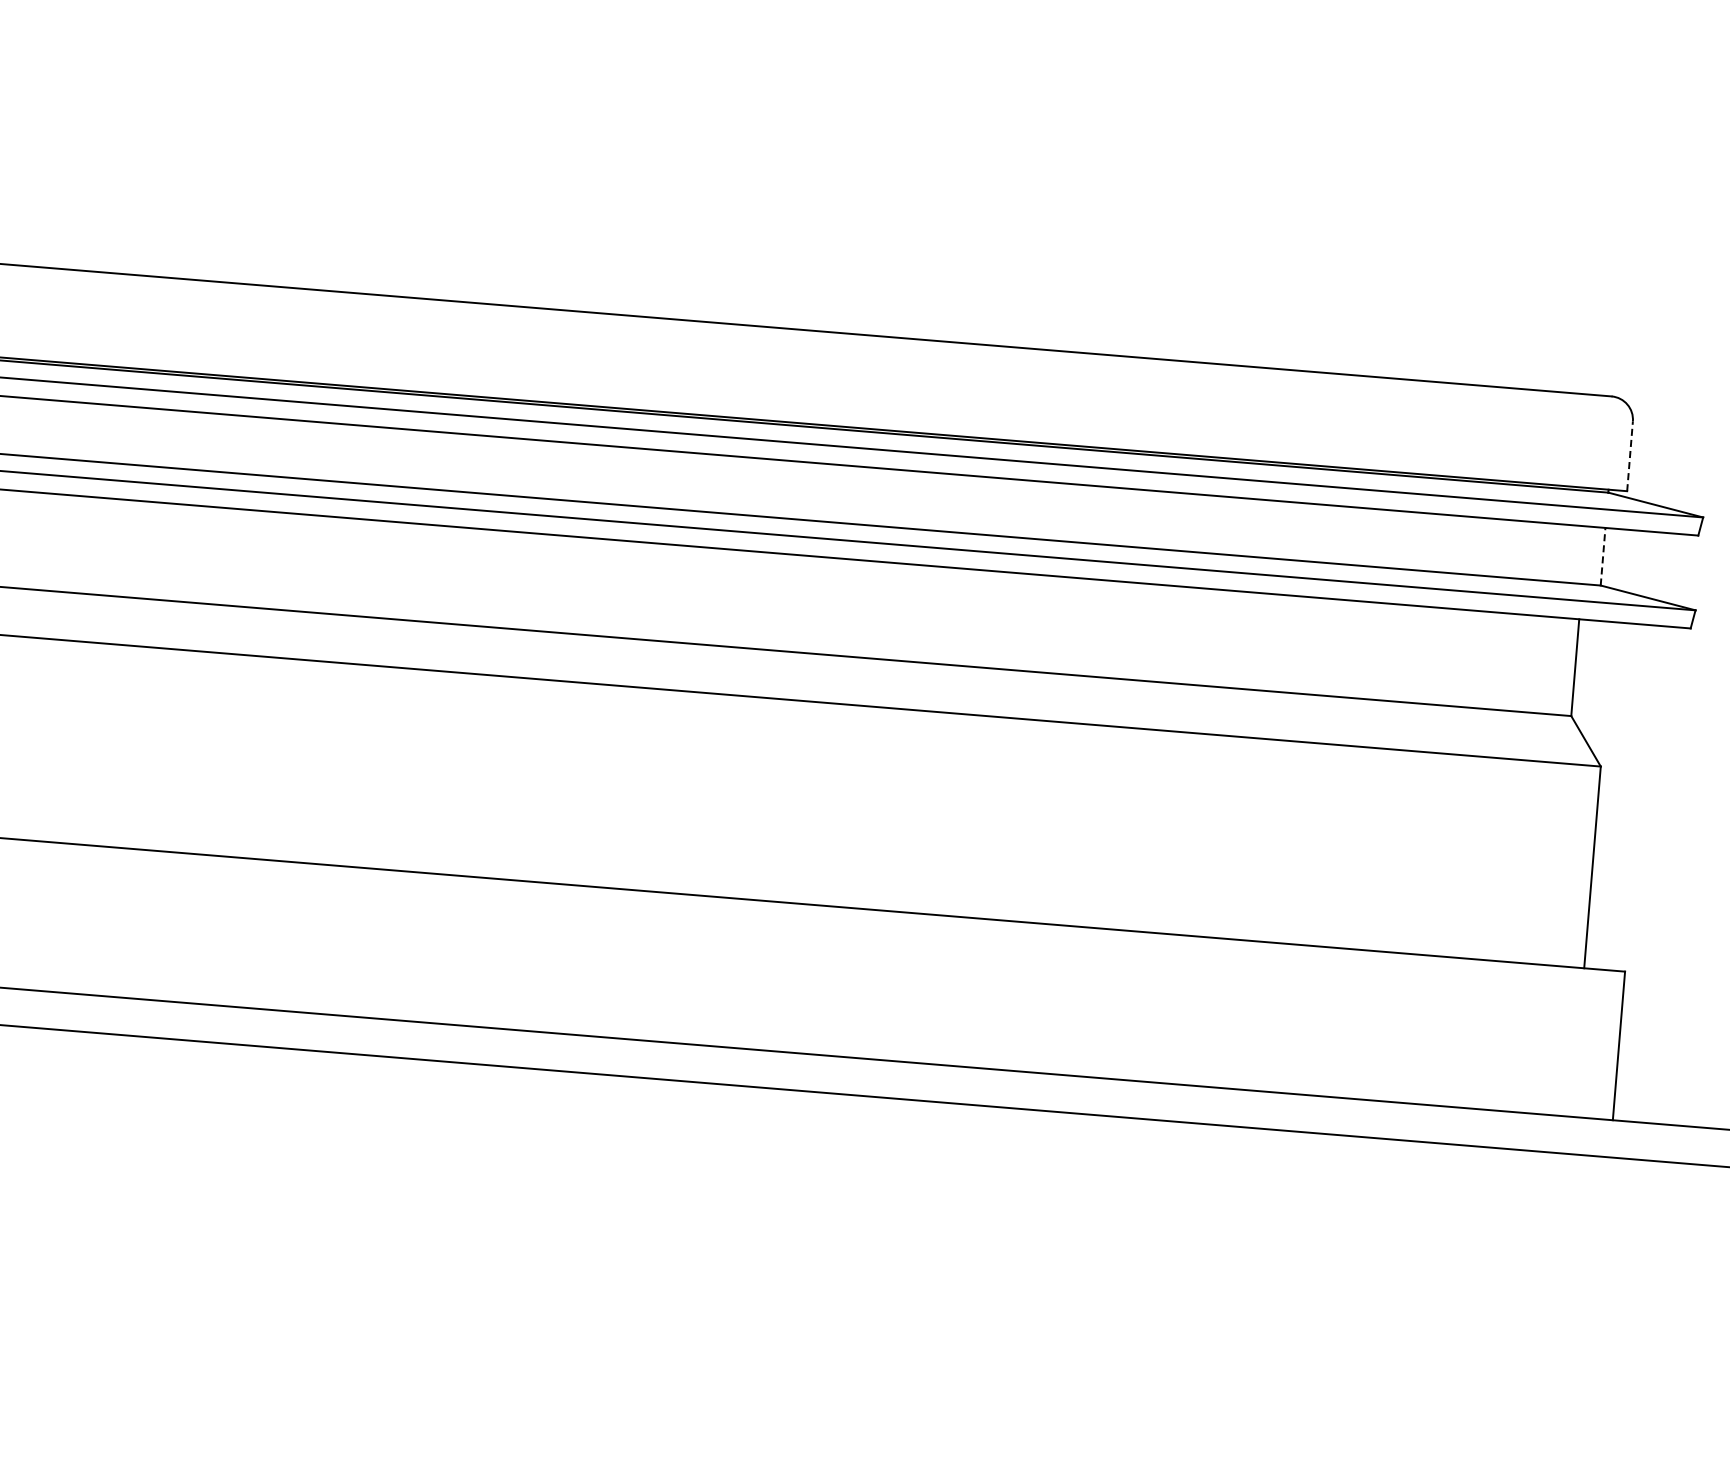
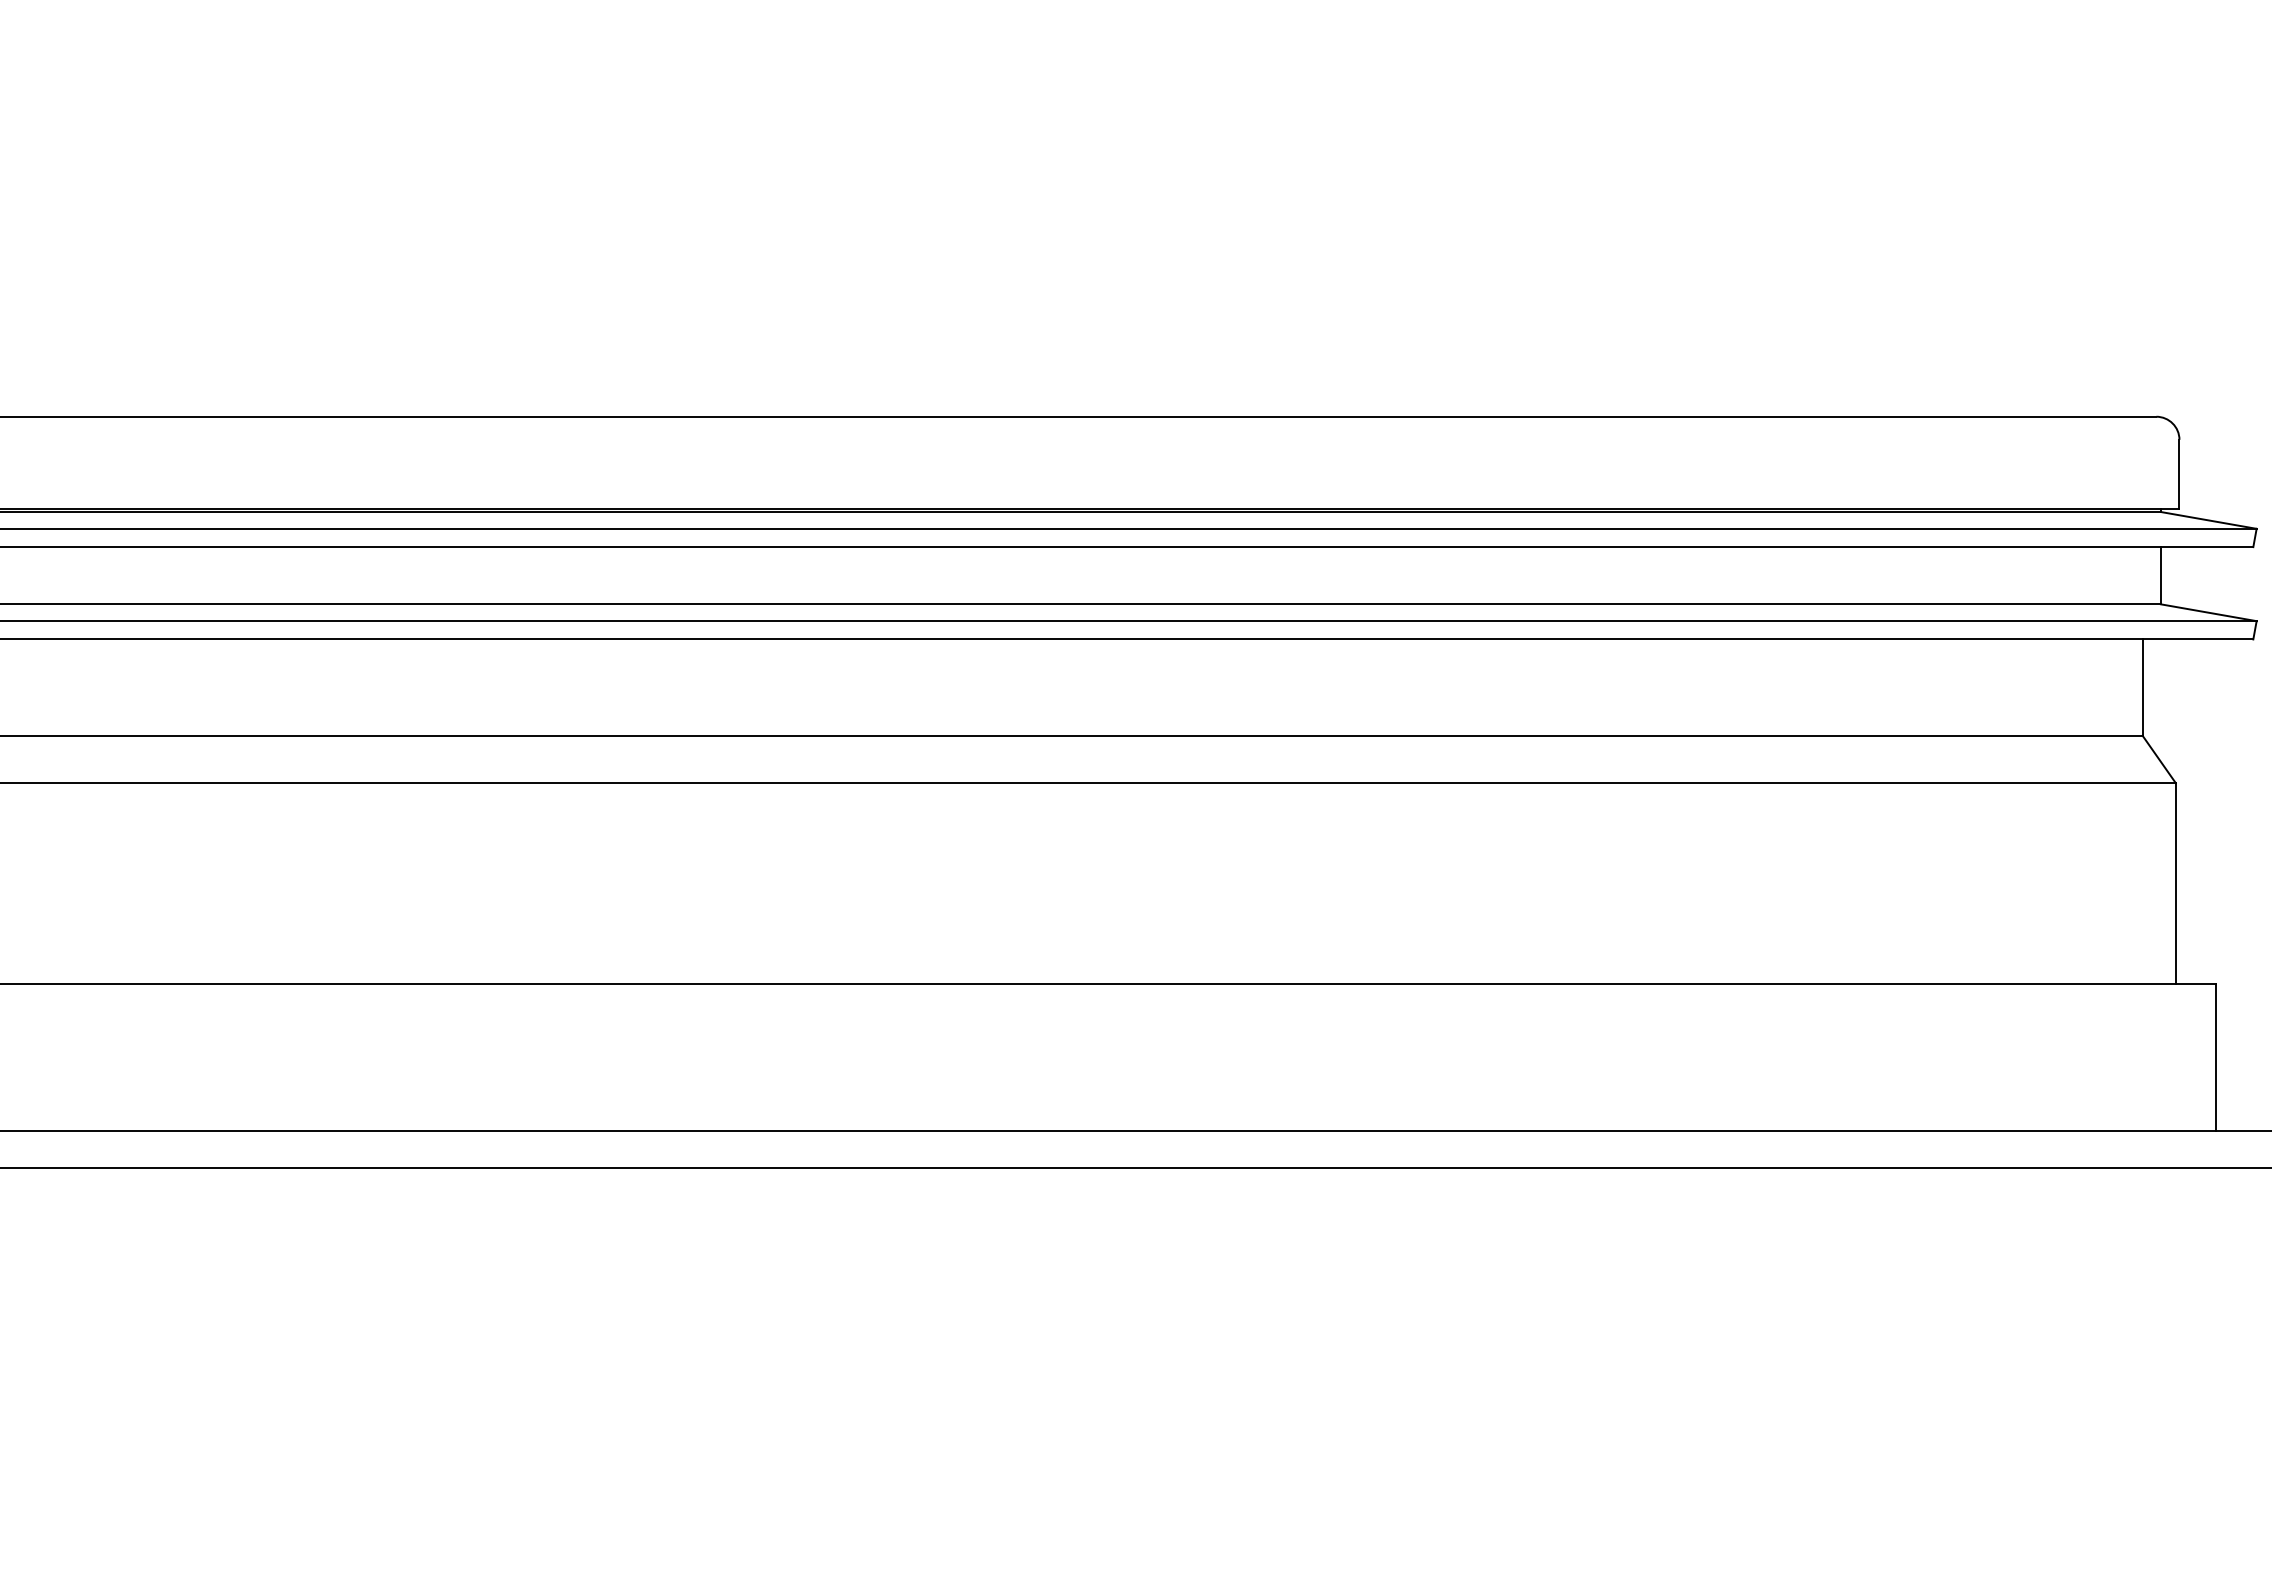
line: (1630, 456) -> (2179, 474), dashed -> solid
line: (1603, 556) -> (2161, 575), dashed -> solid

